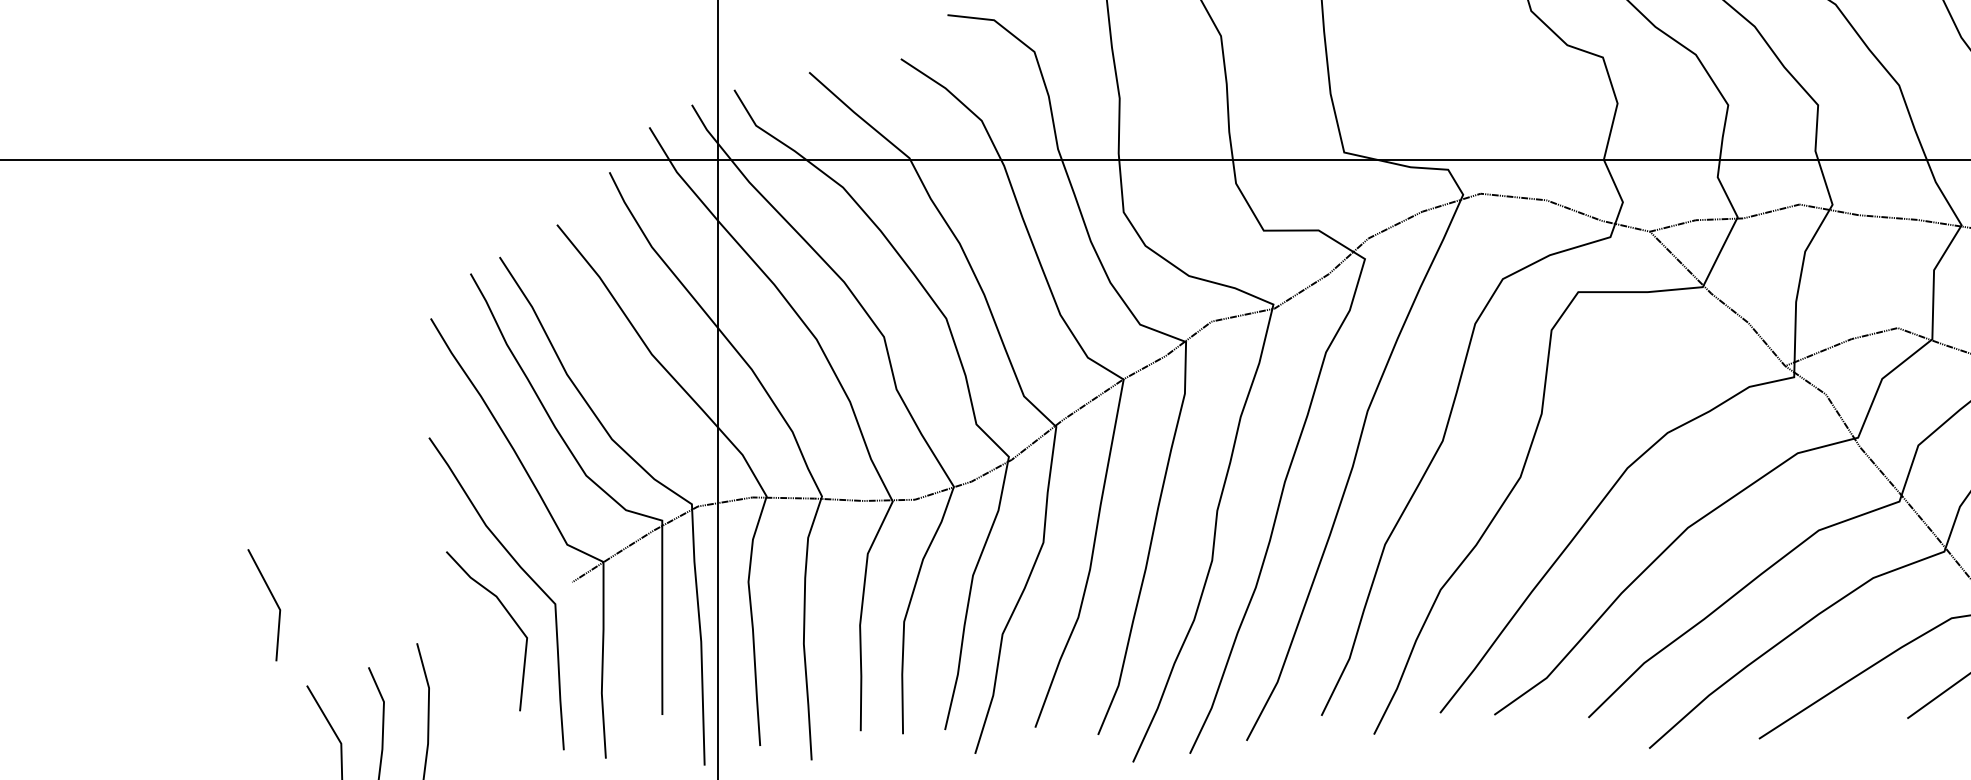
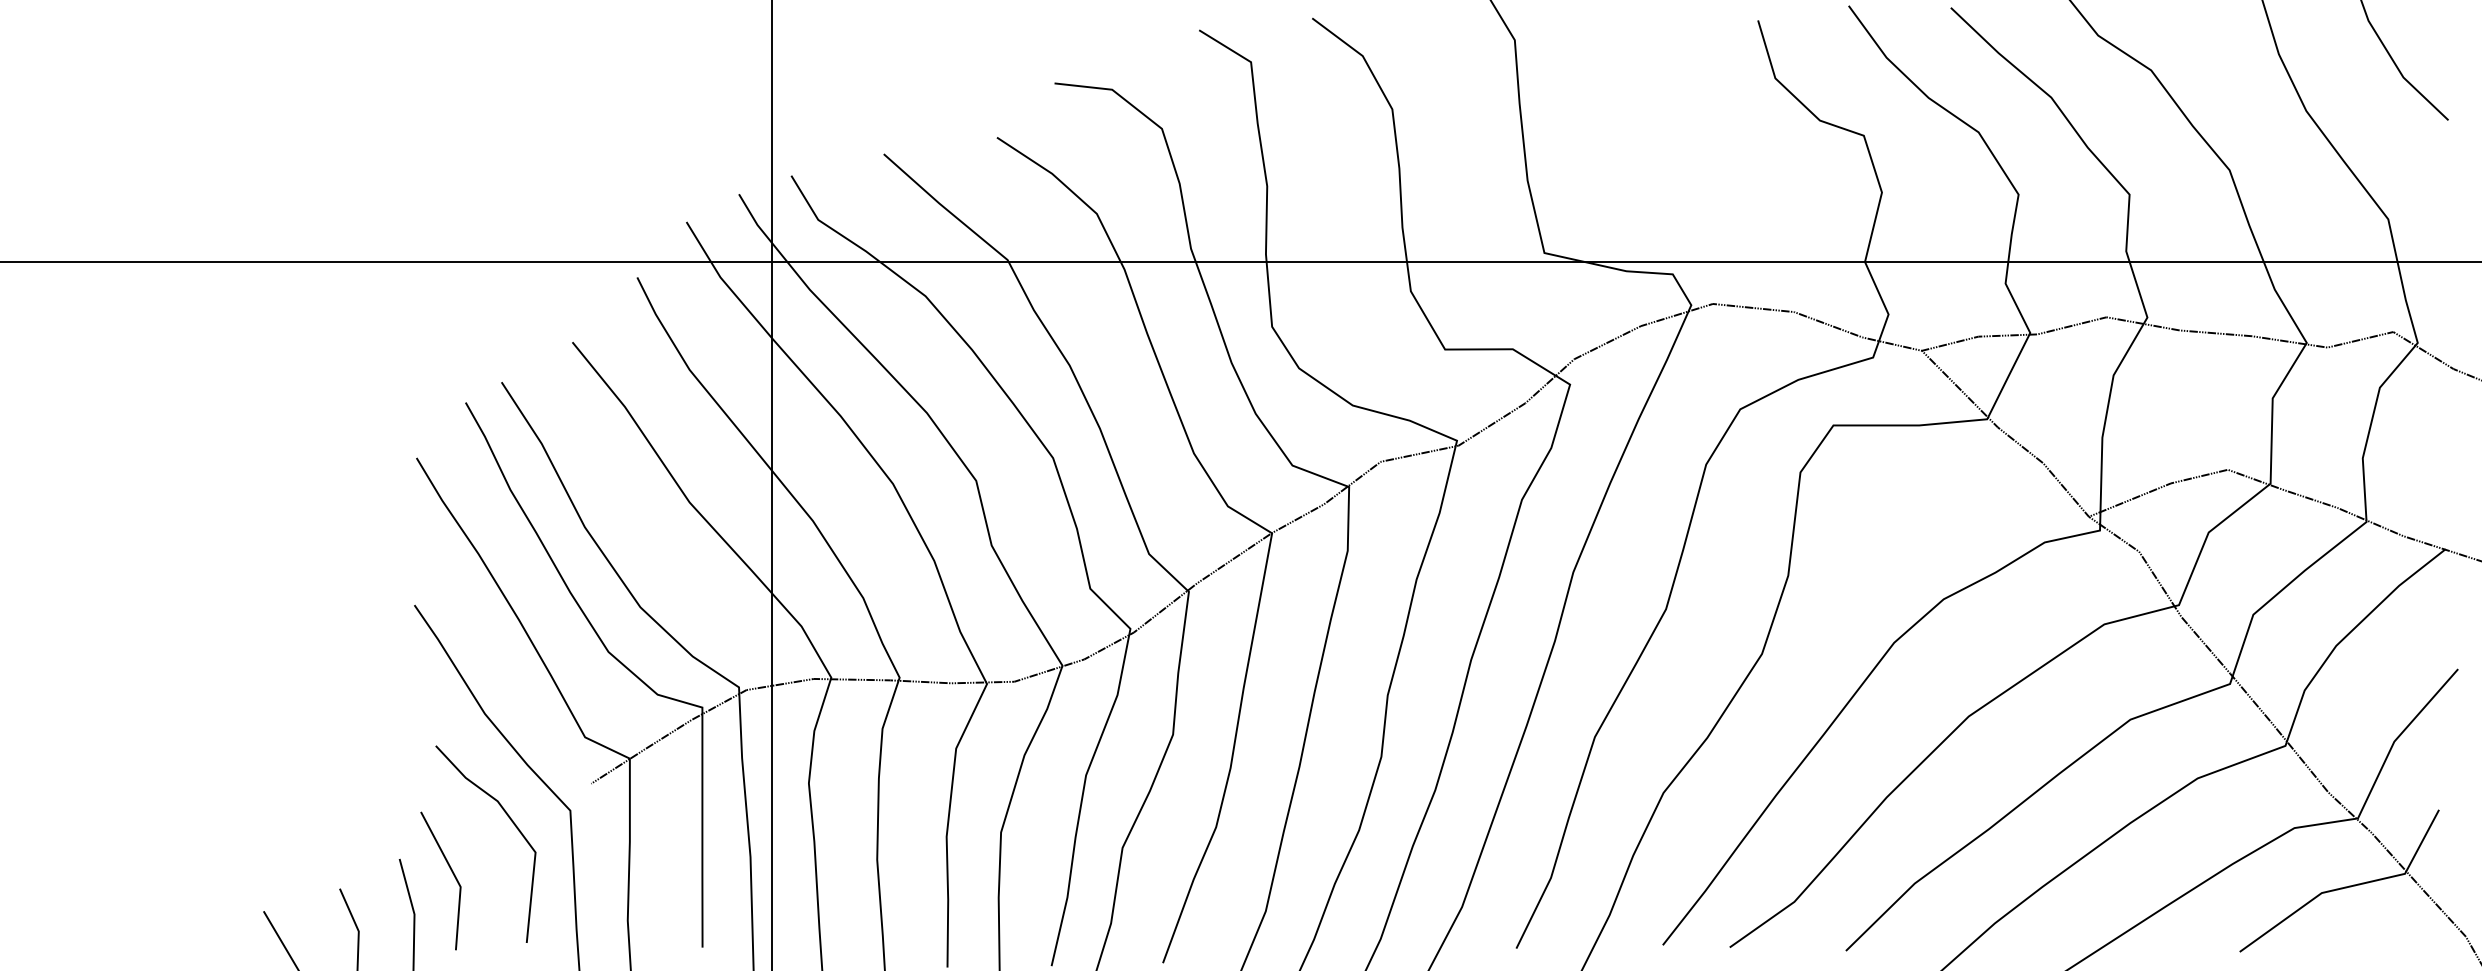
line: (273, 599) -> (452, 873), moved

